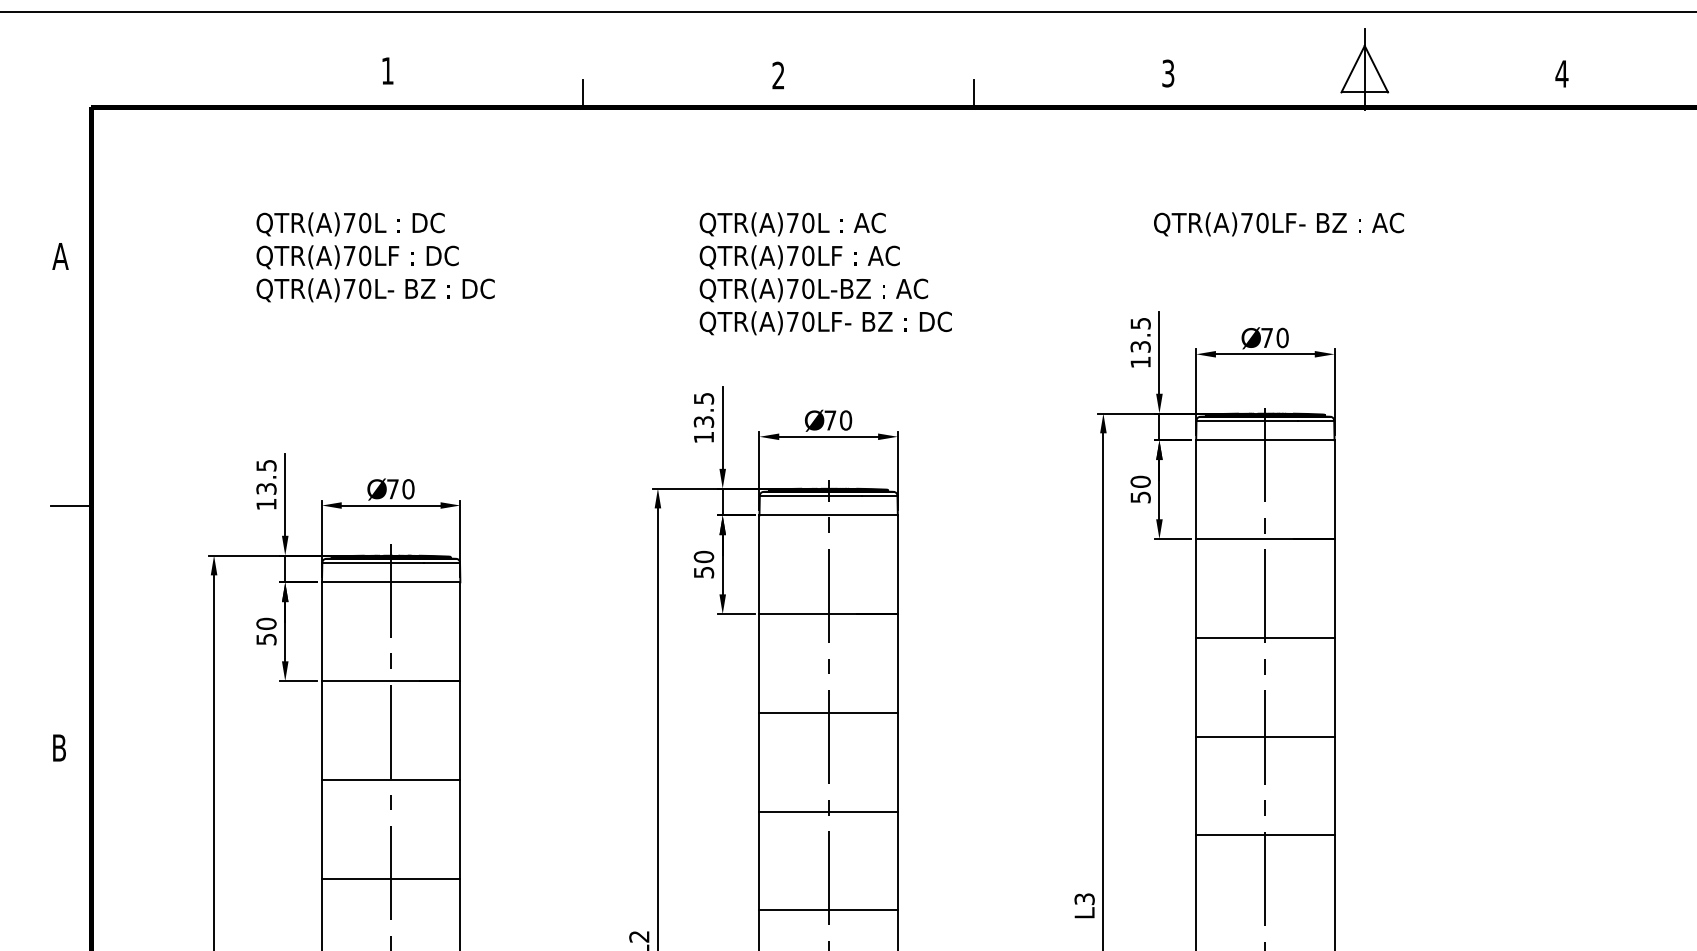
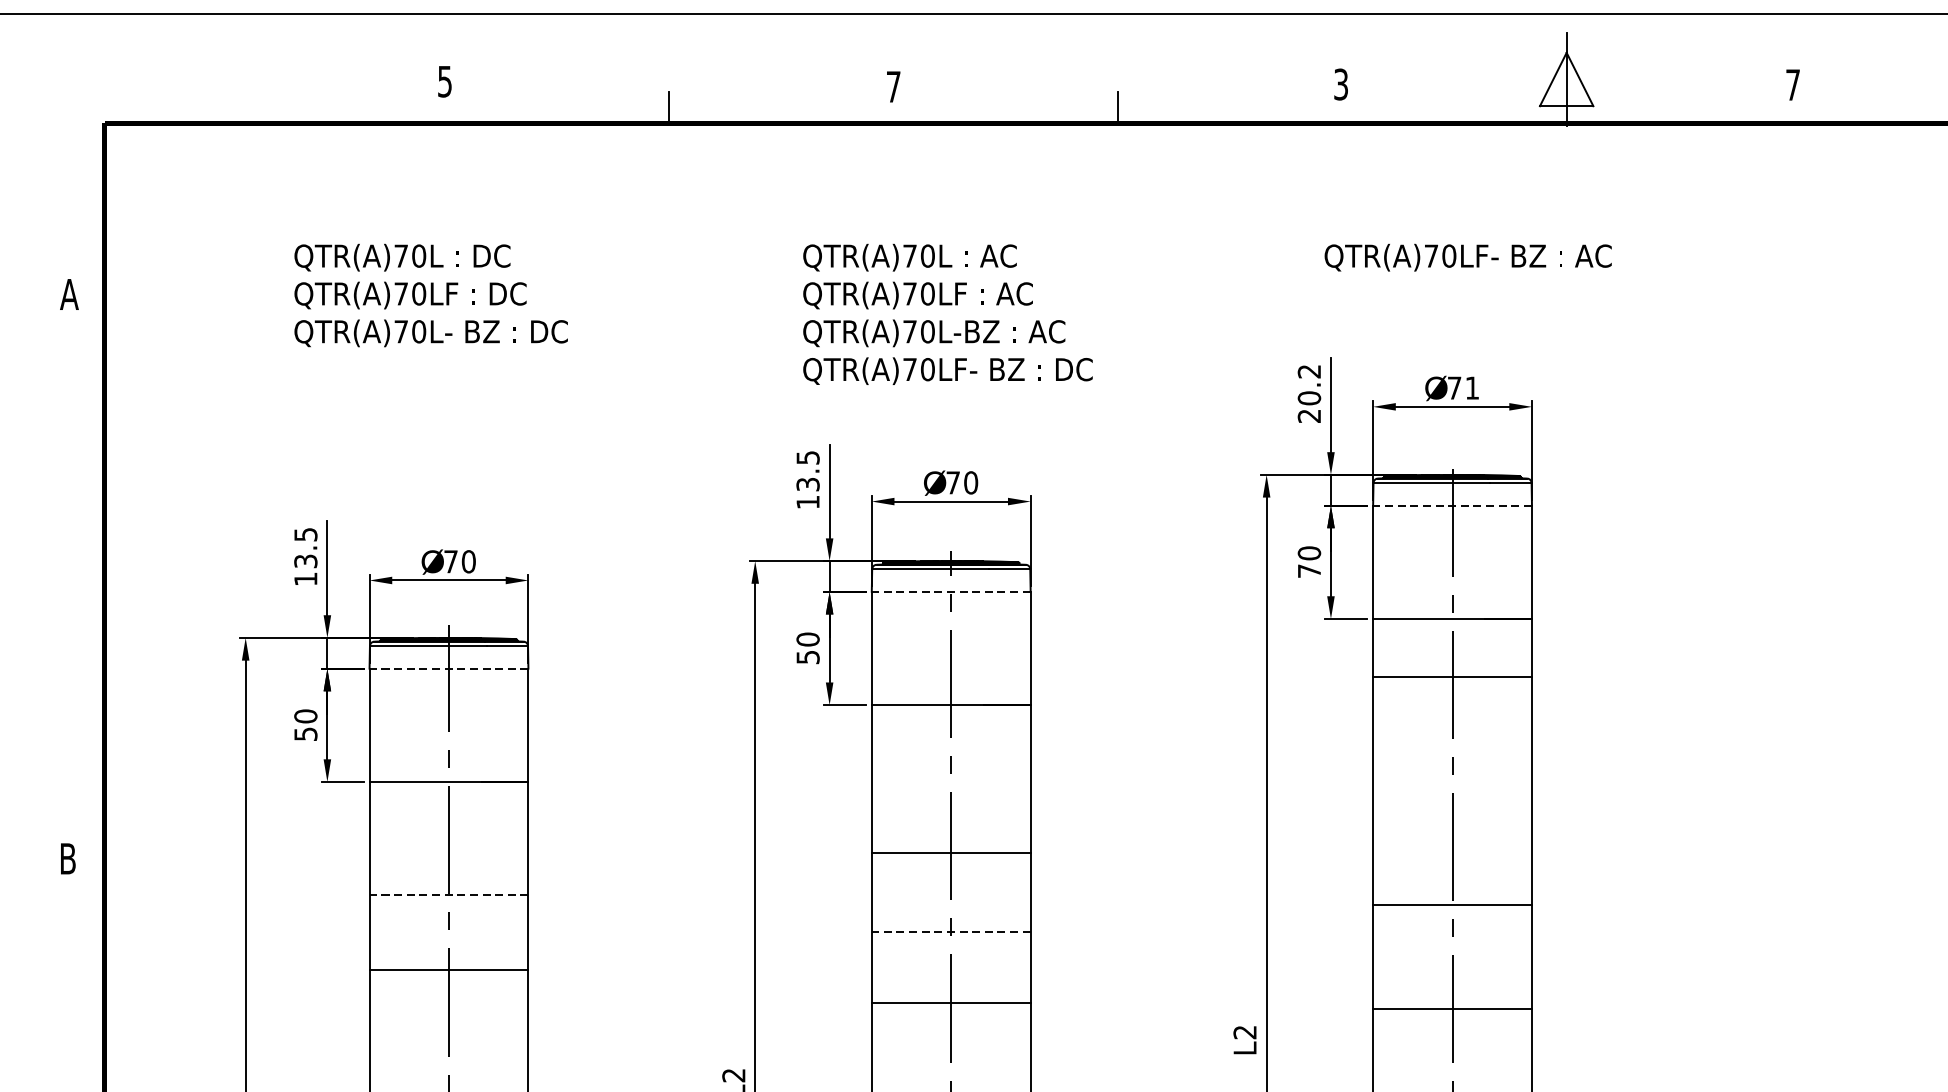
text: (387, 70) -> (444, 81), 1 -> 5
text: (1561, 73) -> (1792, 84), 4 -> 7
text: (778, 75) -> (893, 86), 2 -> 7
text: (1282, 337) -> (1472, 387), 70 -> 71
text: (1140, 343) -> (1309, 394), 13.5 -> 20.2
line: (1264, 440) -> (1451, 505), solid -> dashed
text: (1140, 497) -> (1309, 571), 50 -> 70
line: (70, 506) -> (80, 581), removed
line: (828, 515) -> (951, 591), solid -> dashed
line: (390, 582) -> (448, 668), solid -> dashed
line: (1265, 637) -> (1452, 676), moved
line: (828, 712) -> (951, 852), moved
line: (1265, 736) -> (1452, 905), moved
line: (390, 779) -> (448, 894), solid -> dashed
line: (828, 811) -> (951, 931), solid -> dashed
line: (1265, 835) -> (1452, 1008), moved
line: (390, 878) -> (448, 969), moved
text: (1084, 899) -> (1244, 1032), L3 -> L2
line: (828, 910) -> (951, 1002), moved

